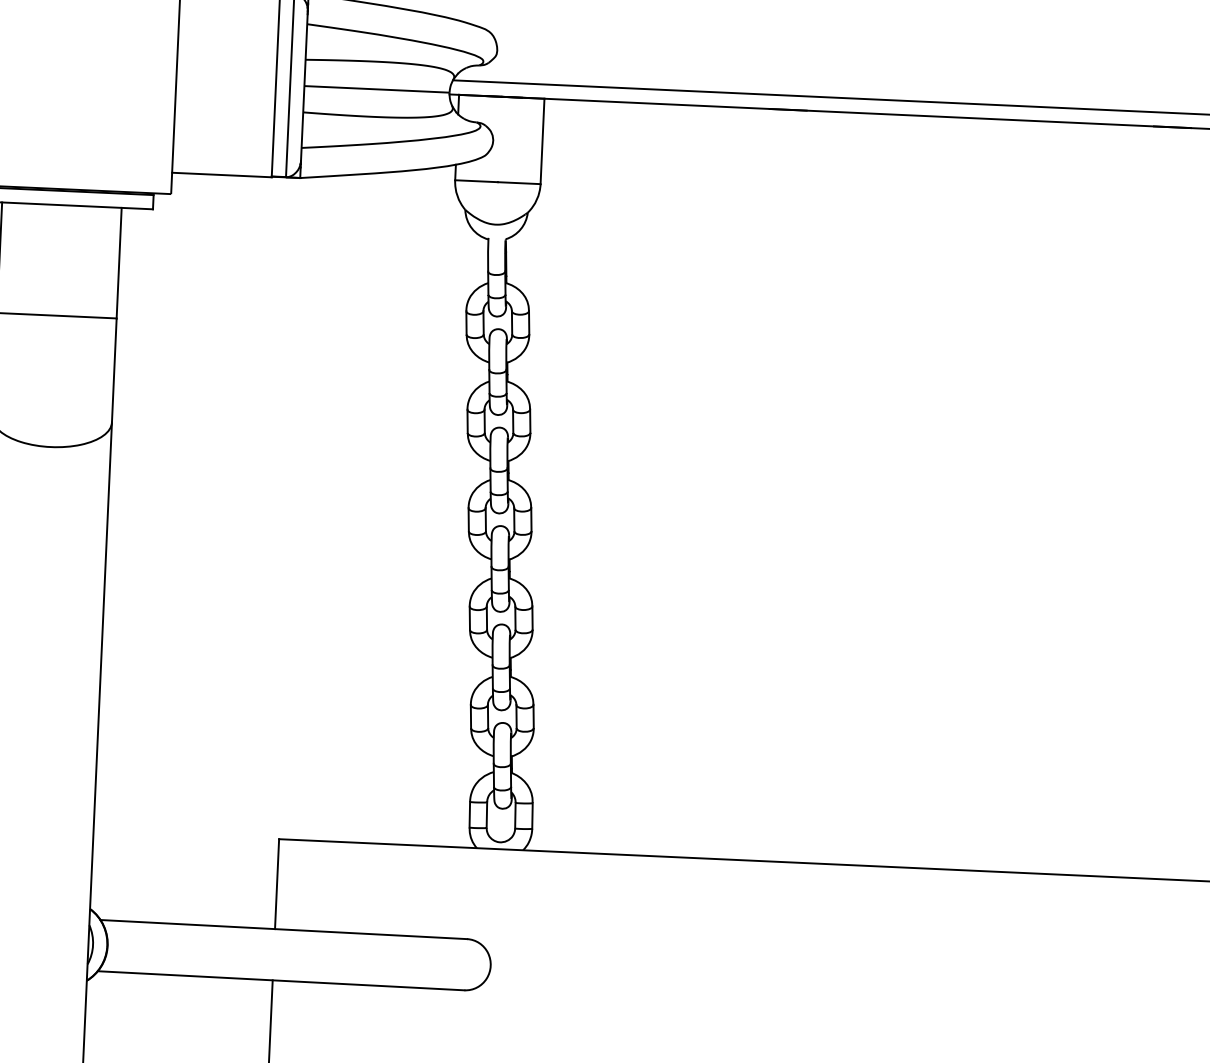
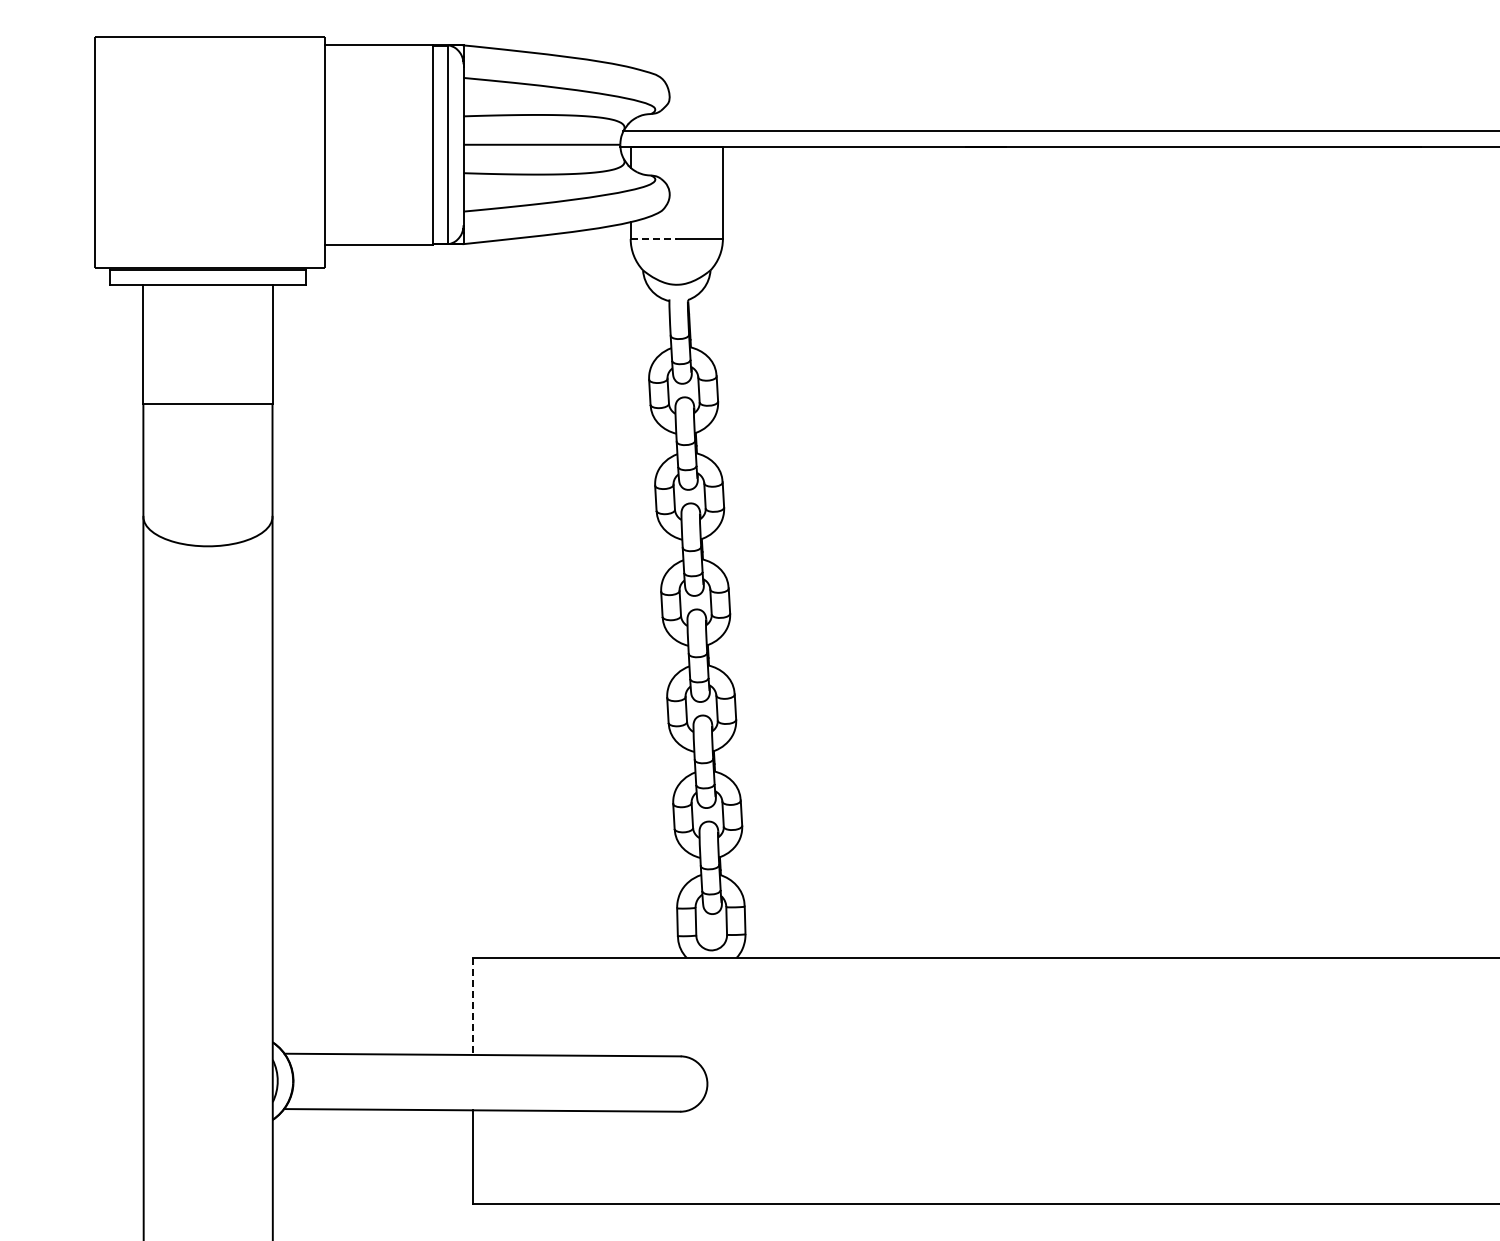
line: (477, 180) -> (654, 238), solid -> dashed
line: (277, 884) -> (473, 1006), solid -> dashed

